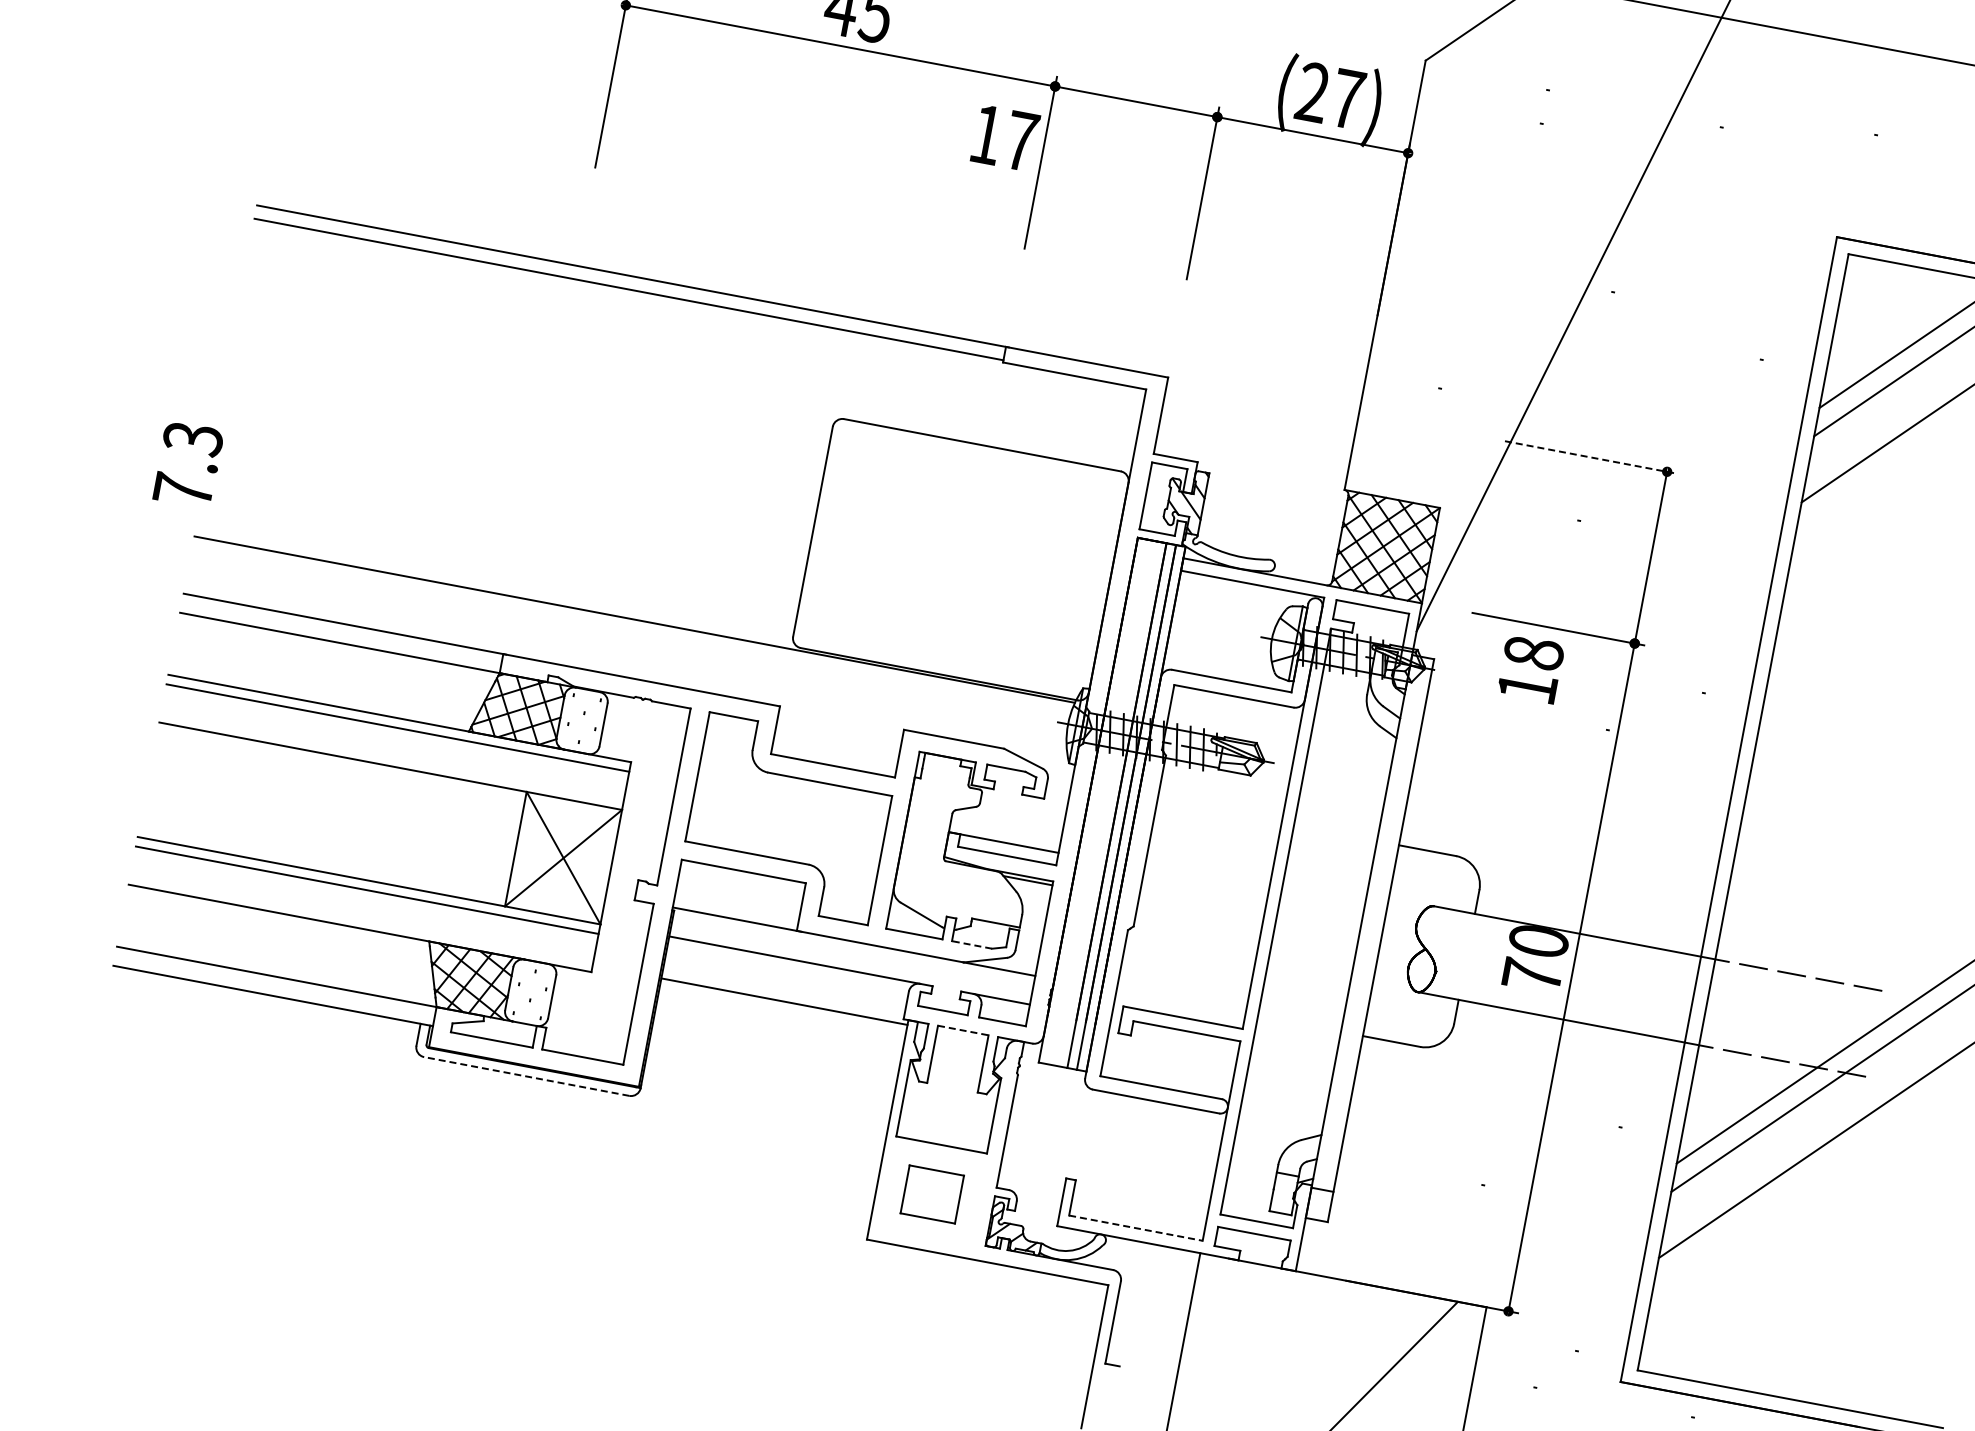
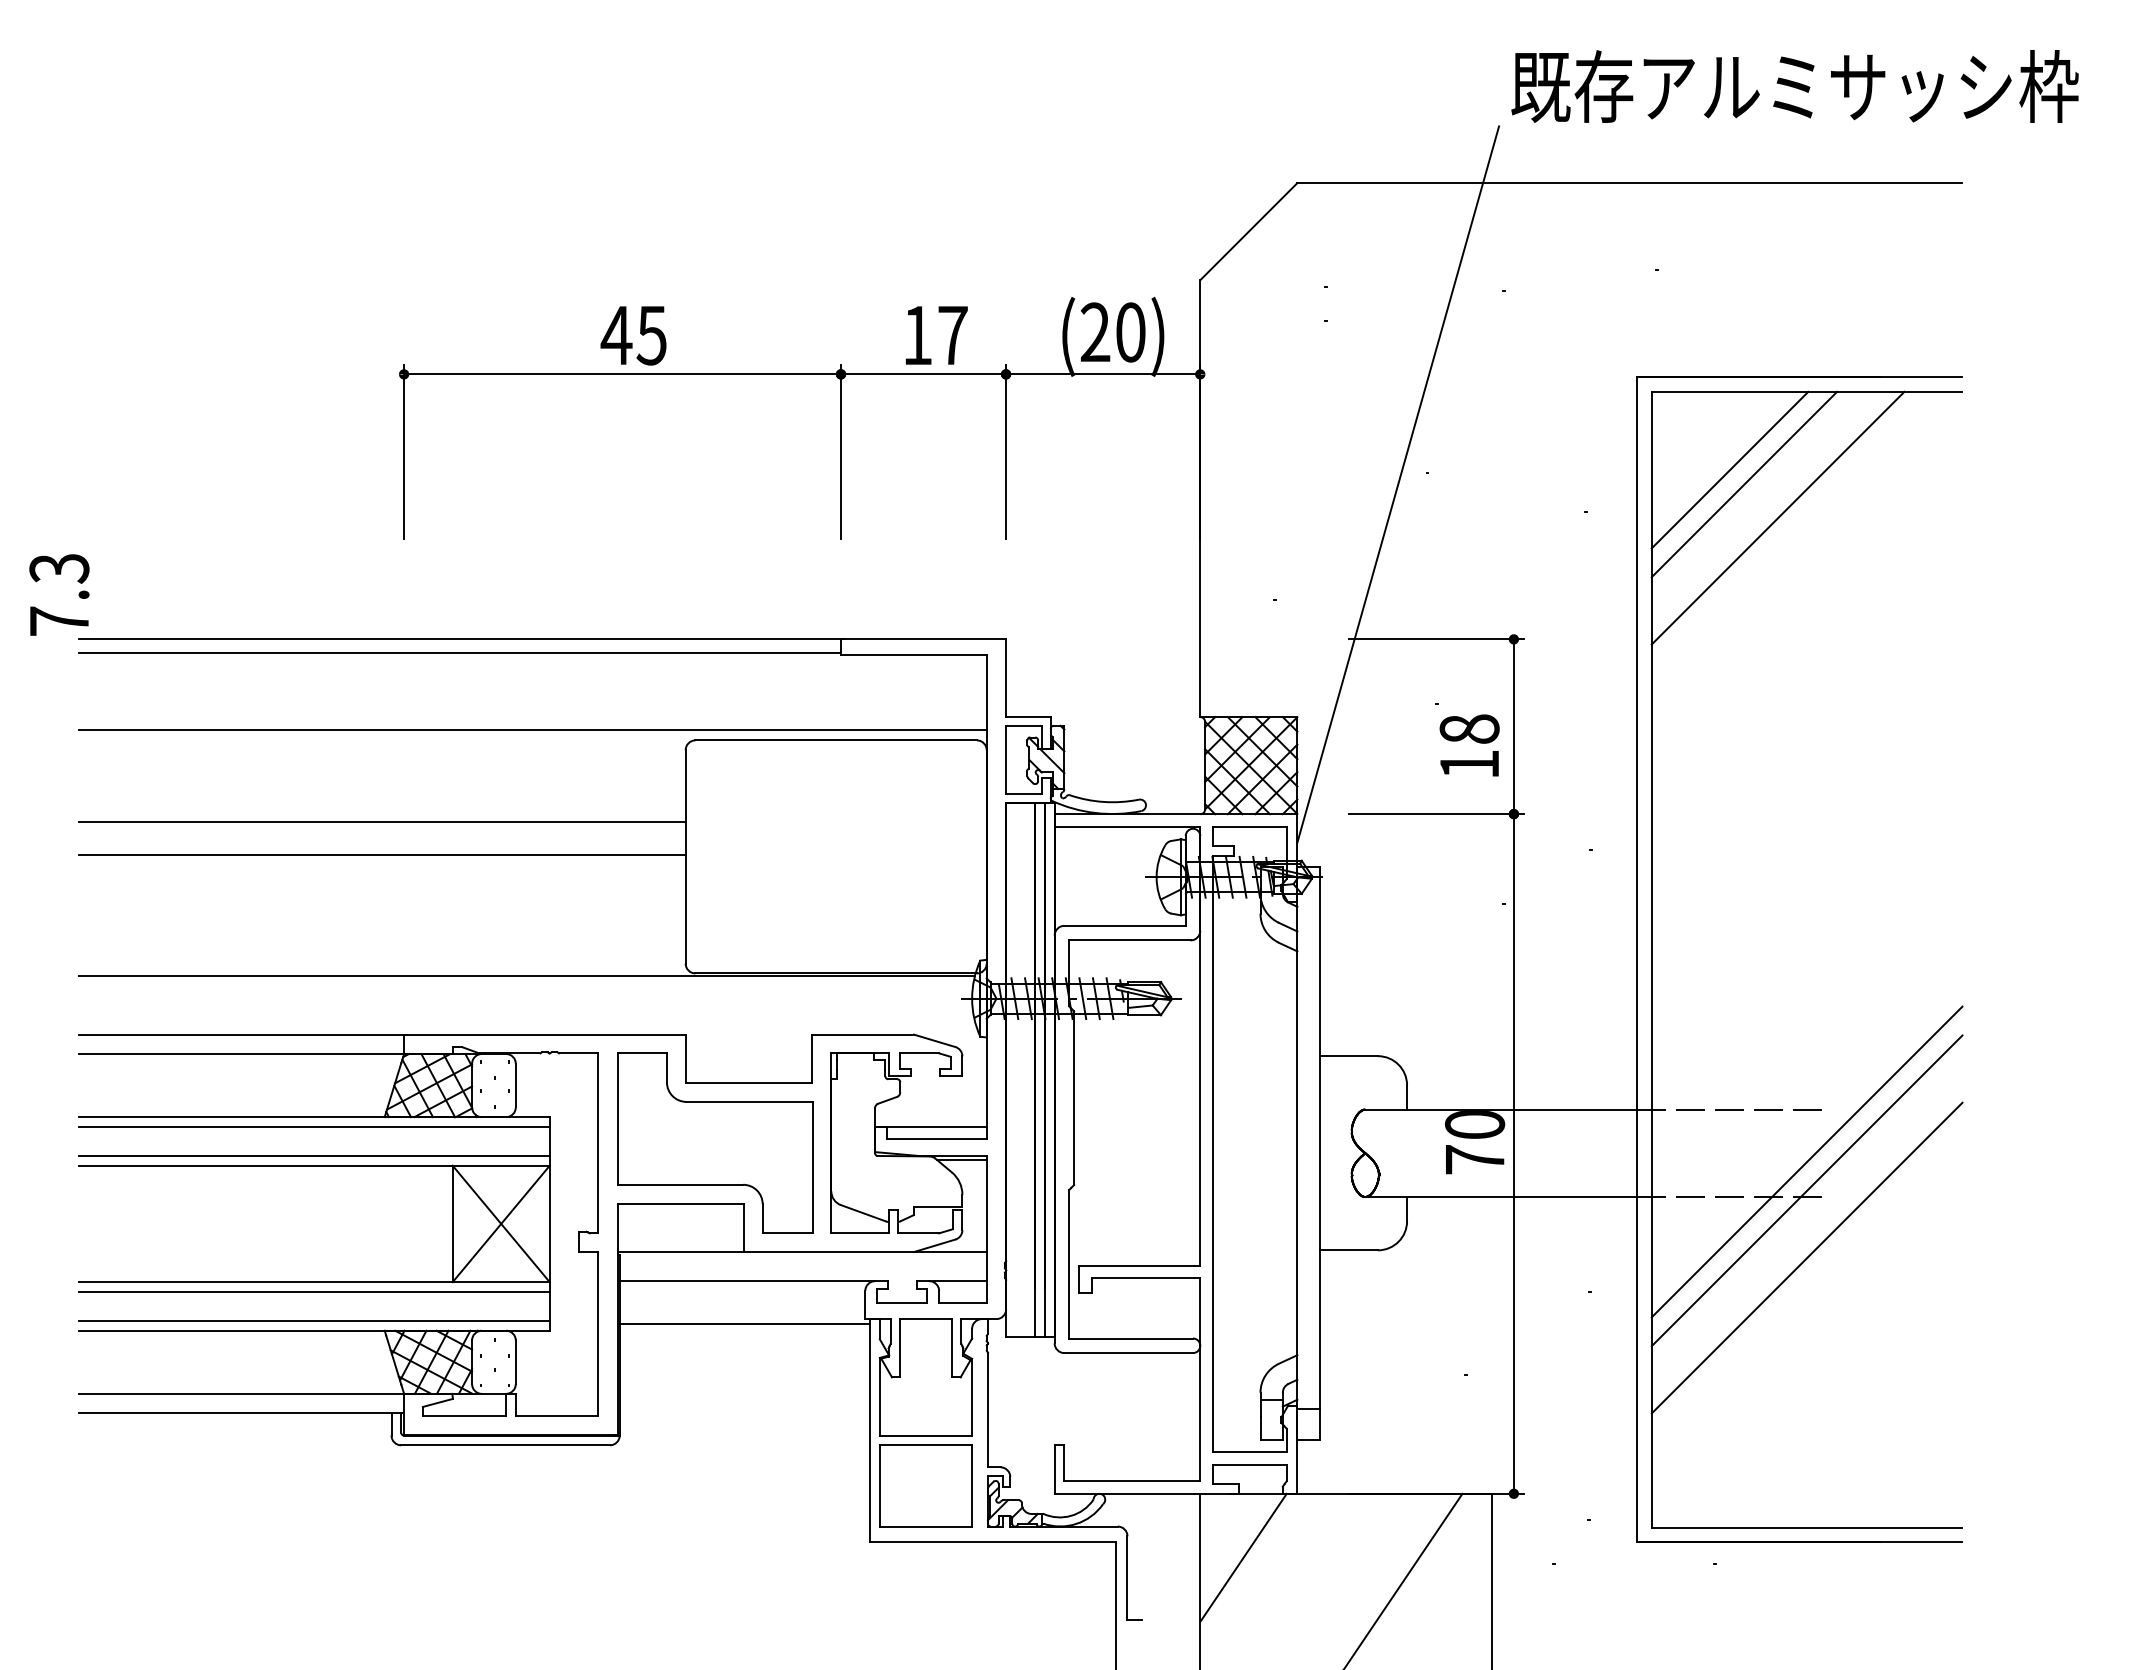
text: (1347, 99) -> (1130, 332), (27) -> (20)
text: (1005, 138) -> (936, 335), moved
line: (686, 378) -> (532, 729), added
line: (520, 440) -> (381, 821), added
line: (1591, 457) -> (1436, 639), dashed -> solid
text: (188, 464) -> (59, 594), moved
line: (514, 472) -> (381, 854), added
text: (1530, 669) -> (1469, 745), moved
line: (391, 756) -> (313, 1155), added
line: (360, 919) -> (313, 1321), added
line: (971, 945) -> (918, 1233), dashed -> solid
line: (963, 1031) -> (926, 1319), dashed -> solid
line: (526, 1076) -> (505, 1445), dashed -> solid
part: (931, 1193) -> (925, 1485), size x1.67
line: (1136, 1228) -> (1132, 1481), dashed -> solid
line: (1231, 1323) -> (1243, 1557), added

